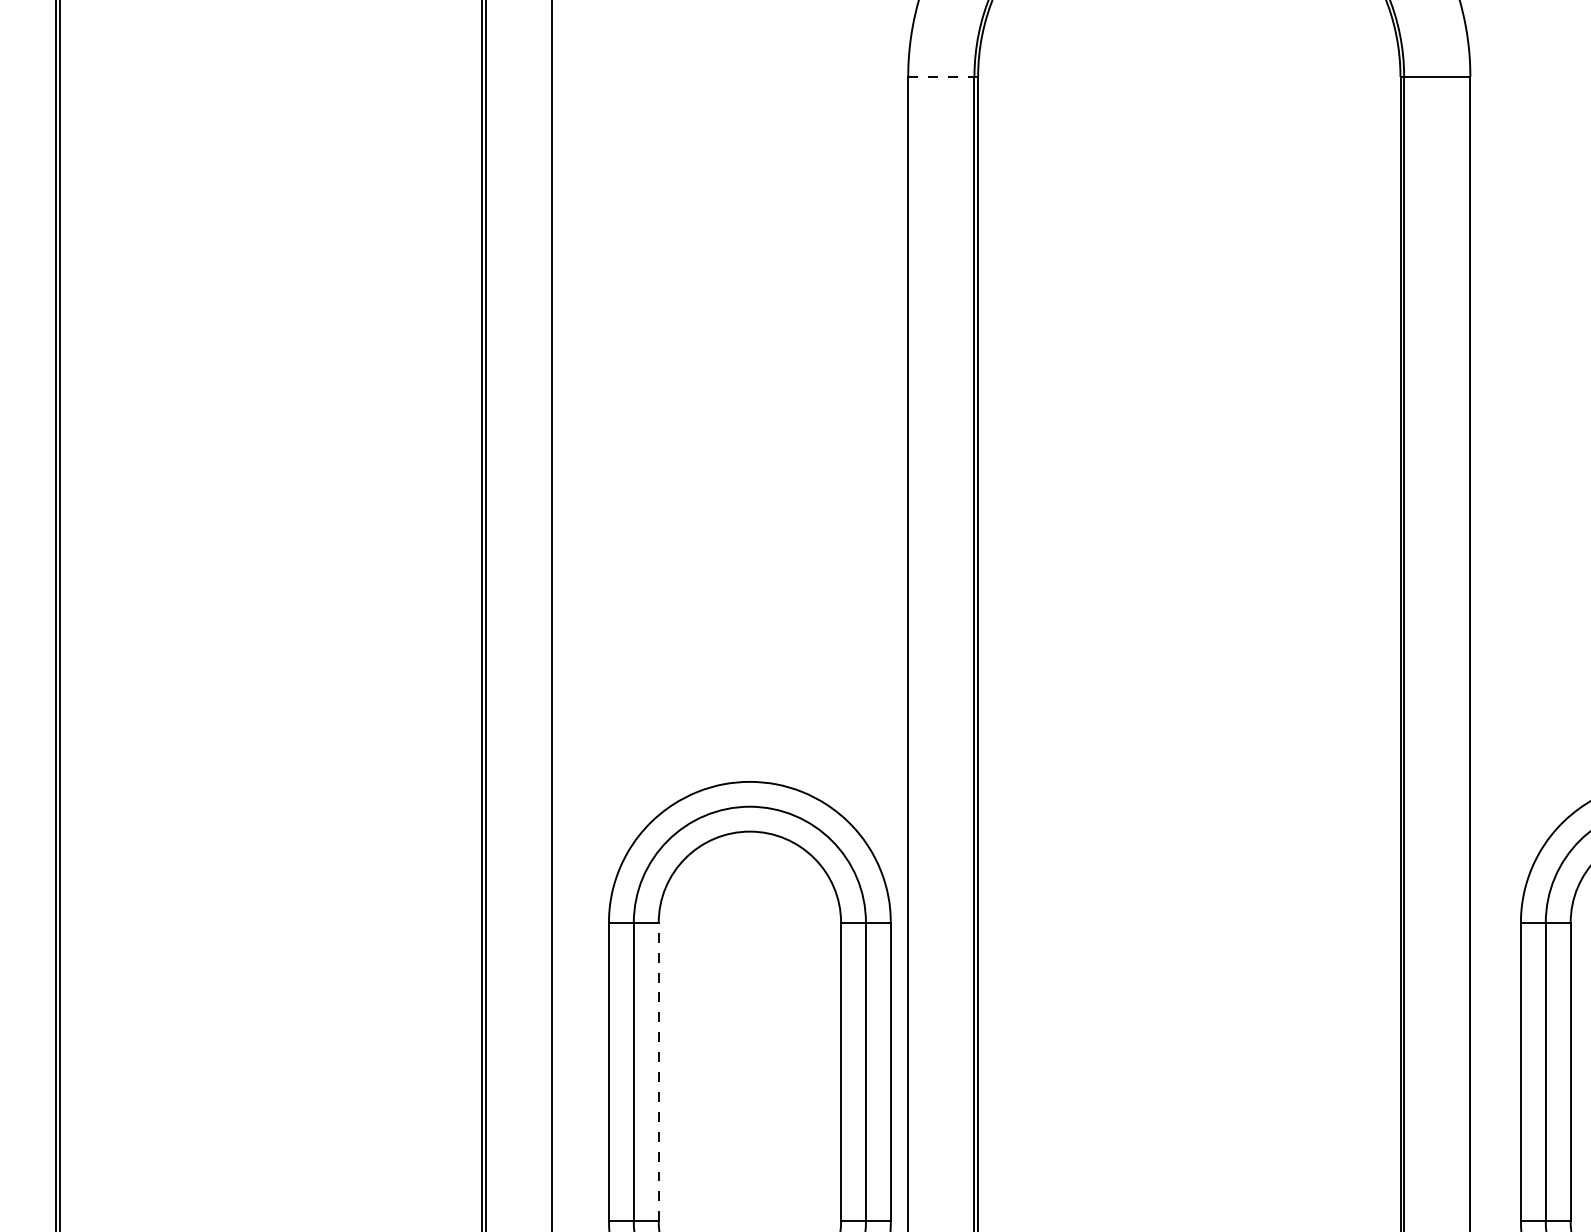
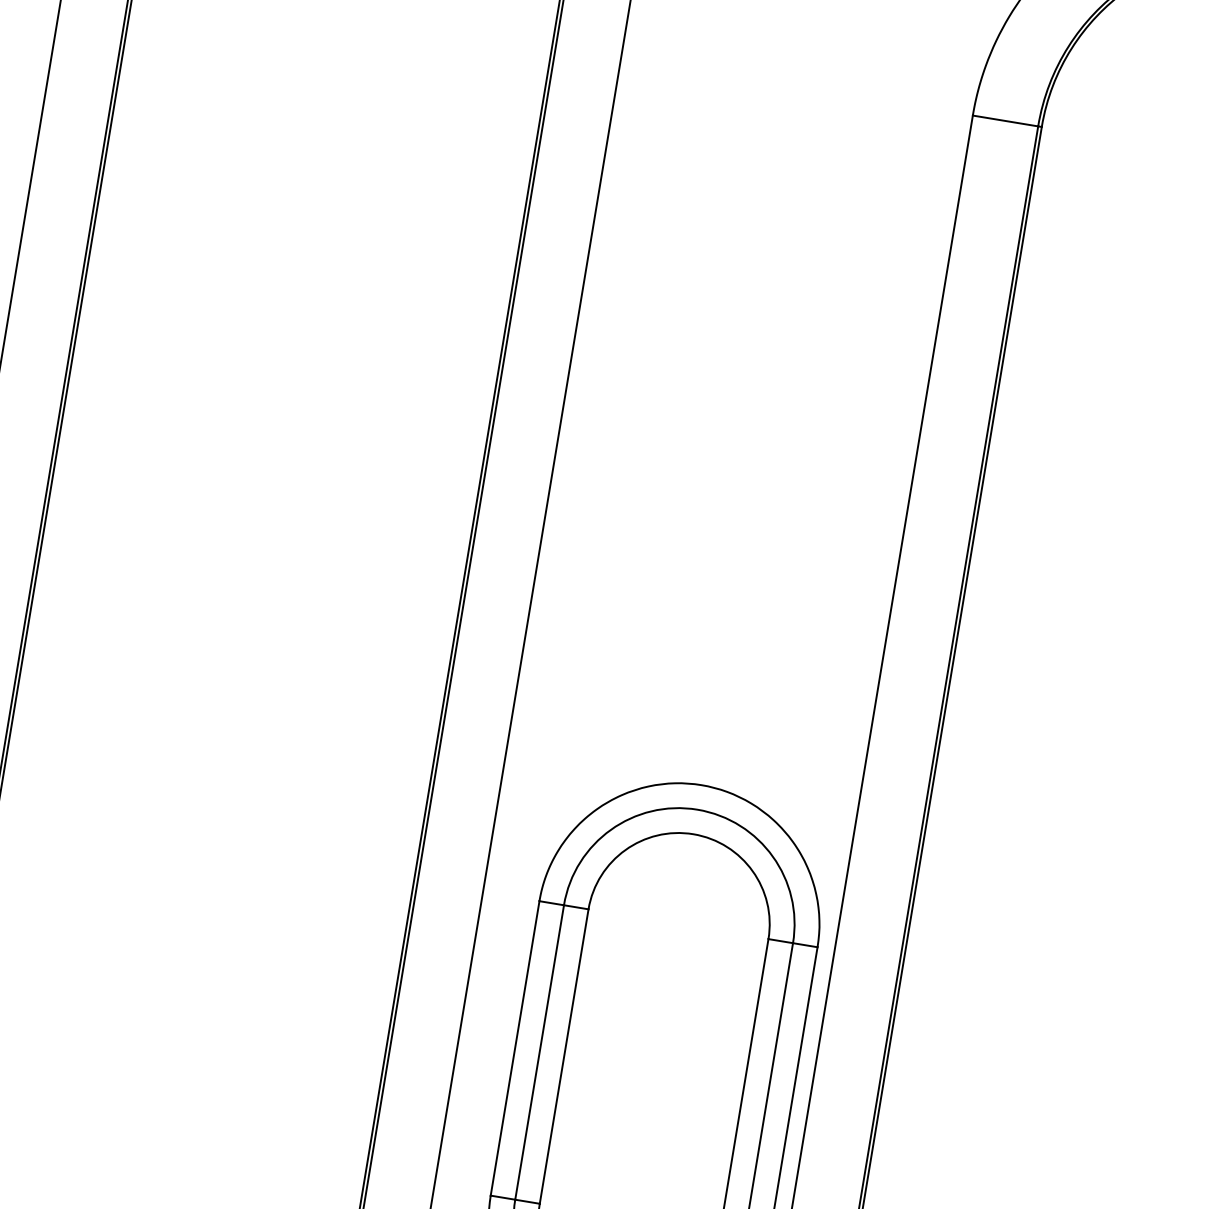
line: (941, 76) -> (1005, 120), dashed -> solid
line: (658, 1071) -> (564, 1055), dashed -> solid

